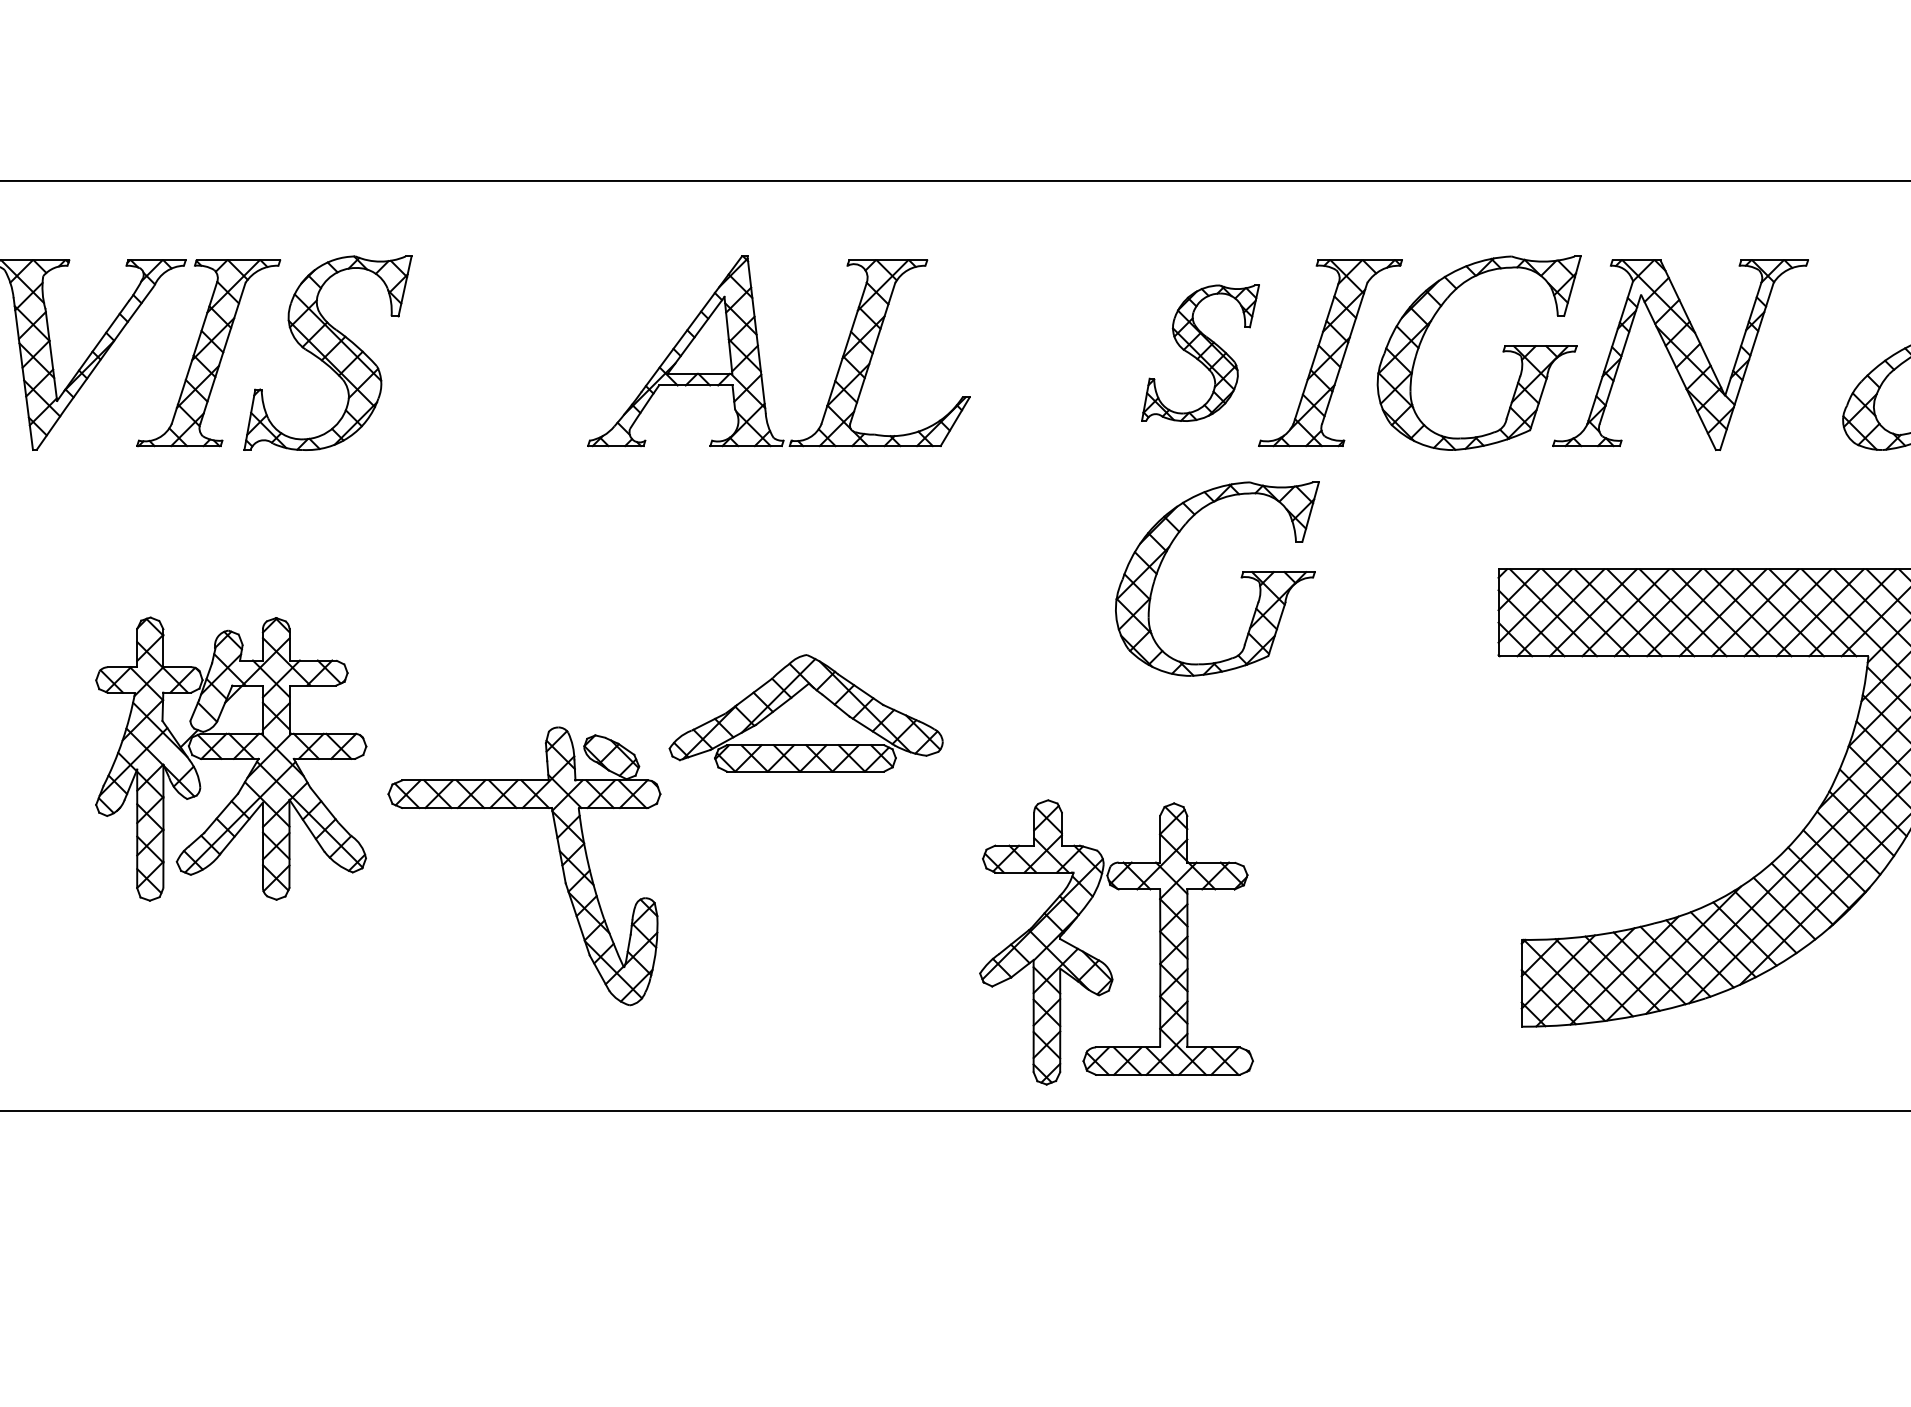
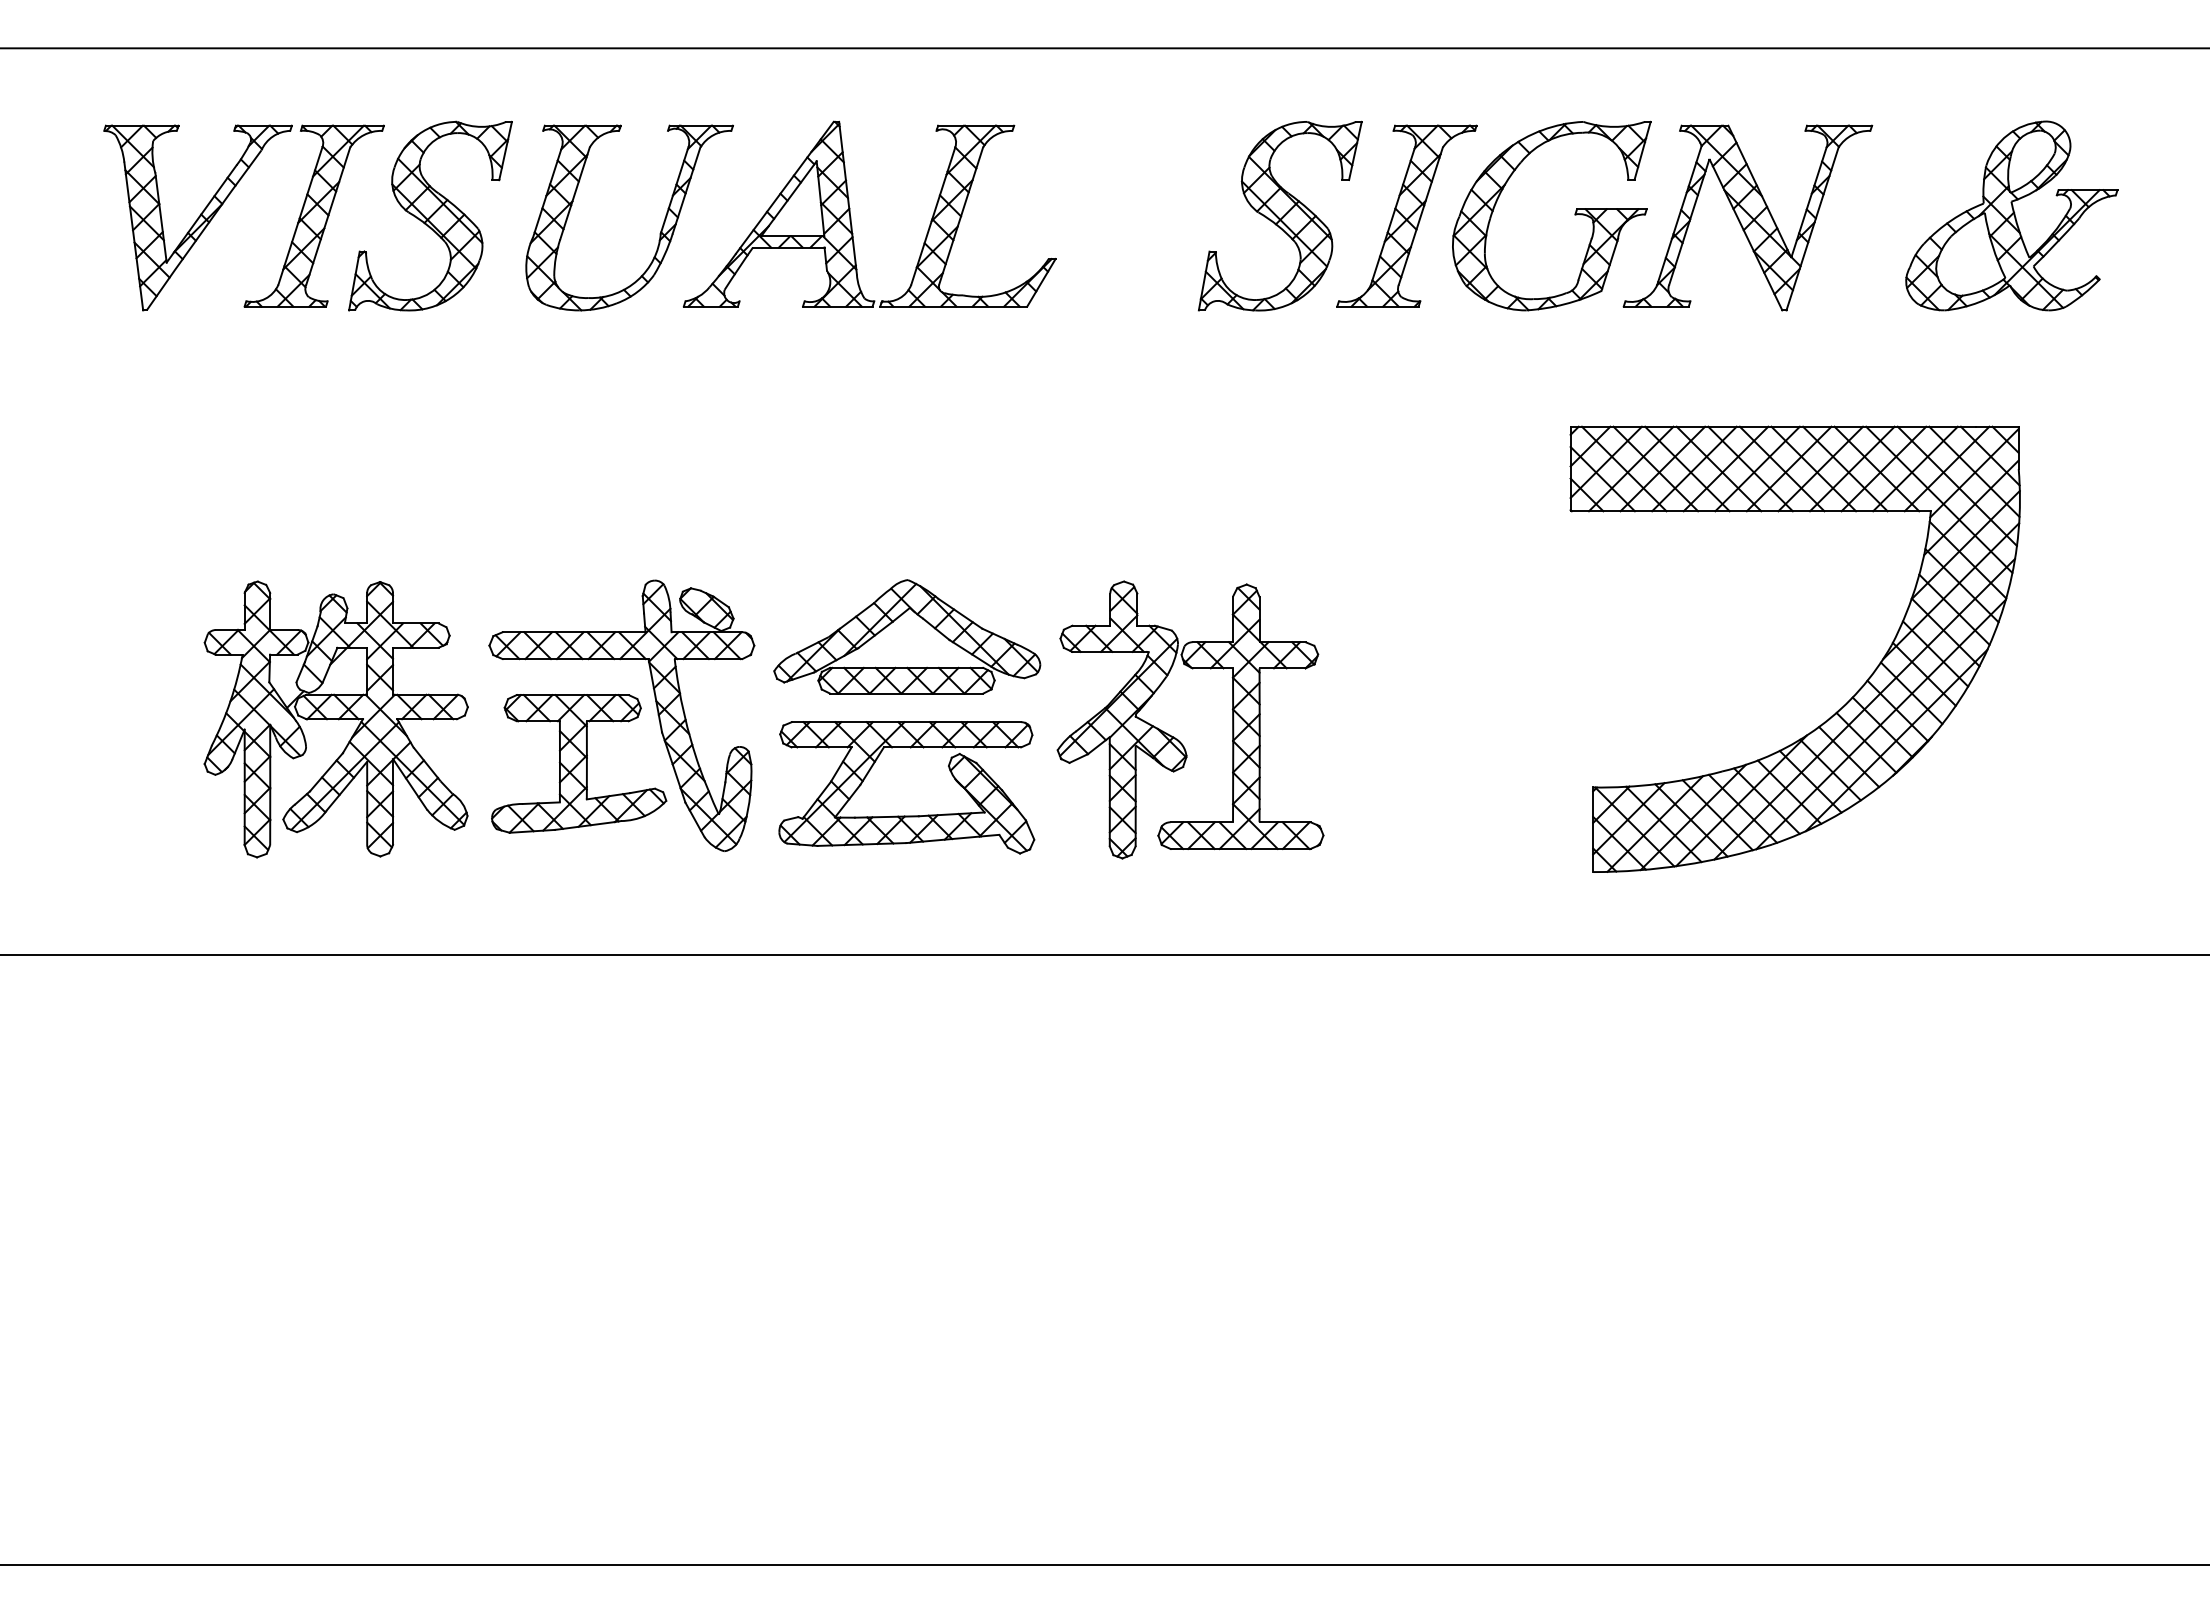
part: (1200, 352) -> (1280, 215), size x1.43
part: (565, 364) -> (661, 227), added
part: (1240, 578) -> (1319, 435), removed
part: (796, 695) -> (897, 619), moved
part: (230, 759) -> (335, 719), moved
part: (480, 915) -> (579, 763), added
part: (1103, 961) -> (1177, 738), moved
part: (816, 968) -> (906, 815), added

